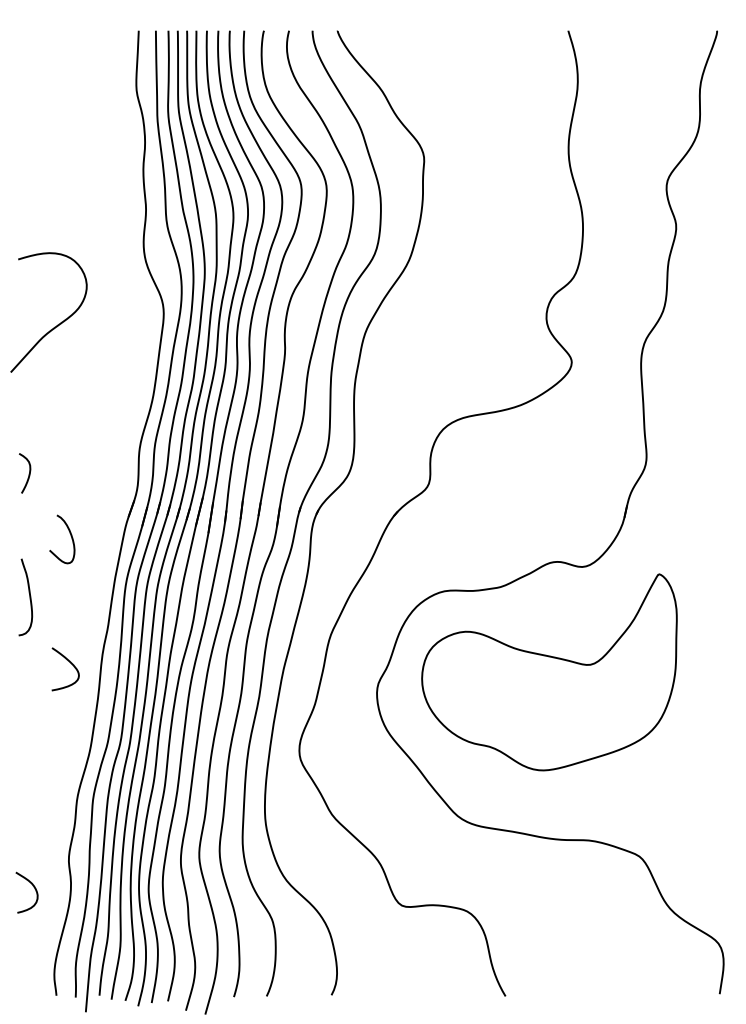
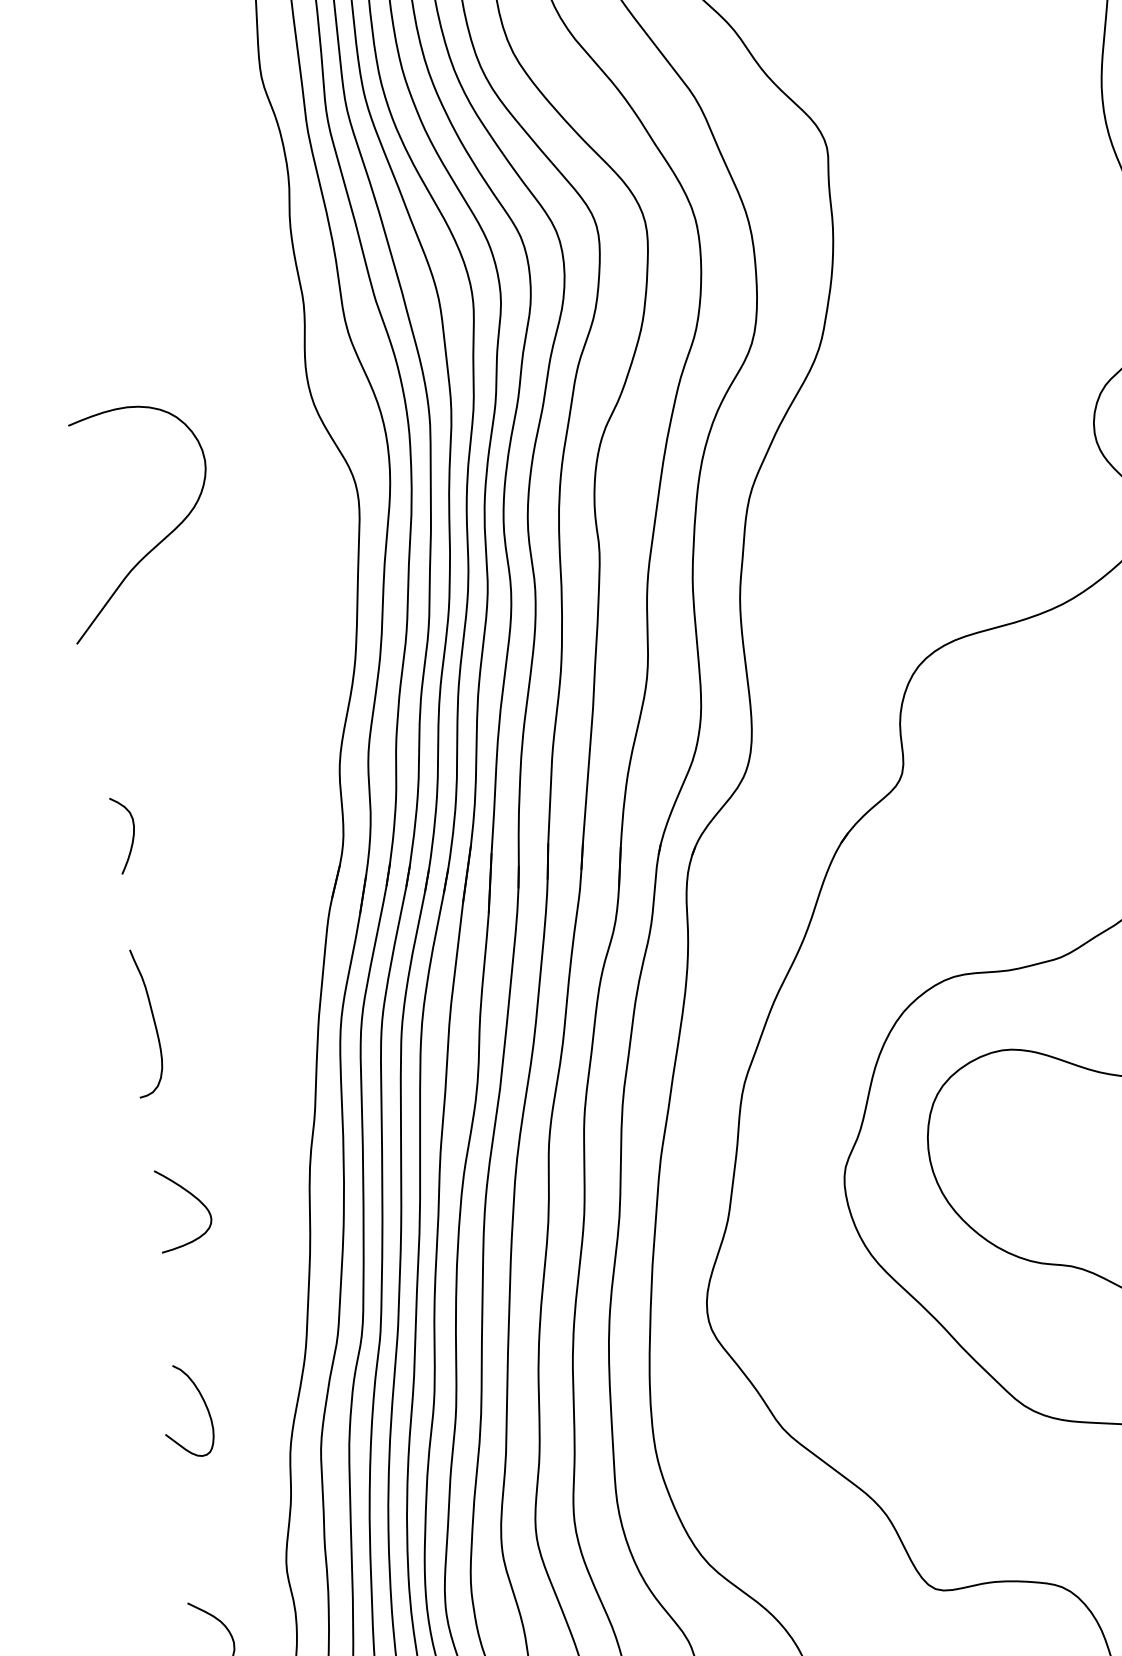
curve: (70, 536) -> (202, 1403), moved
curve: (29, 597) -> (152, 1022), moved
curve: (70, 663) -> (192, 1197), moved

